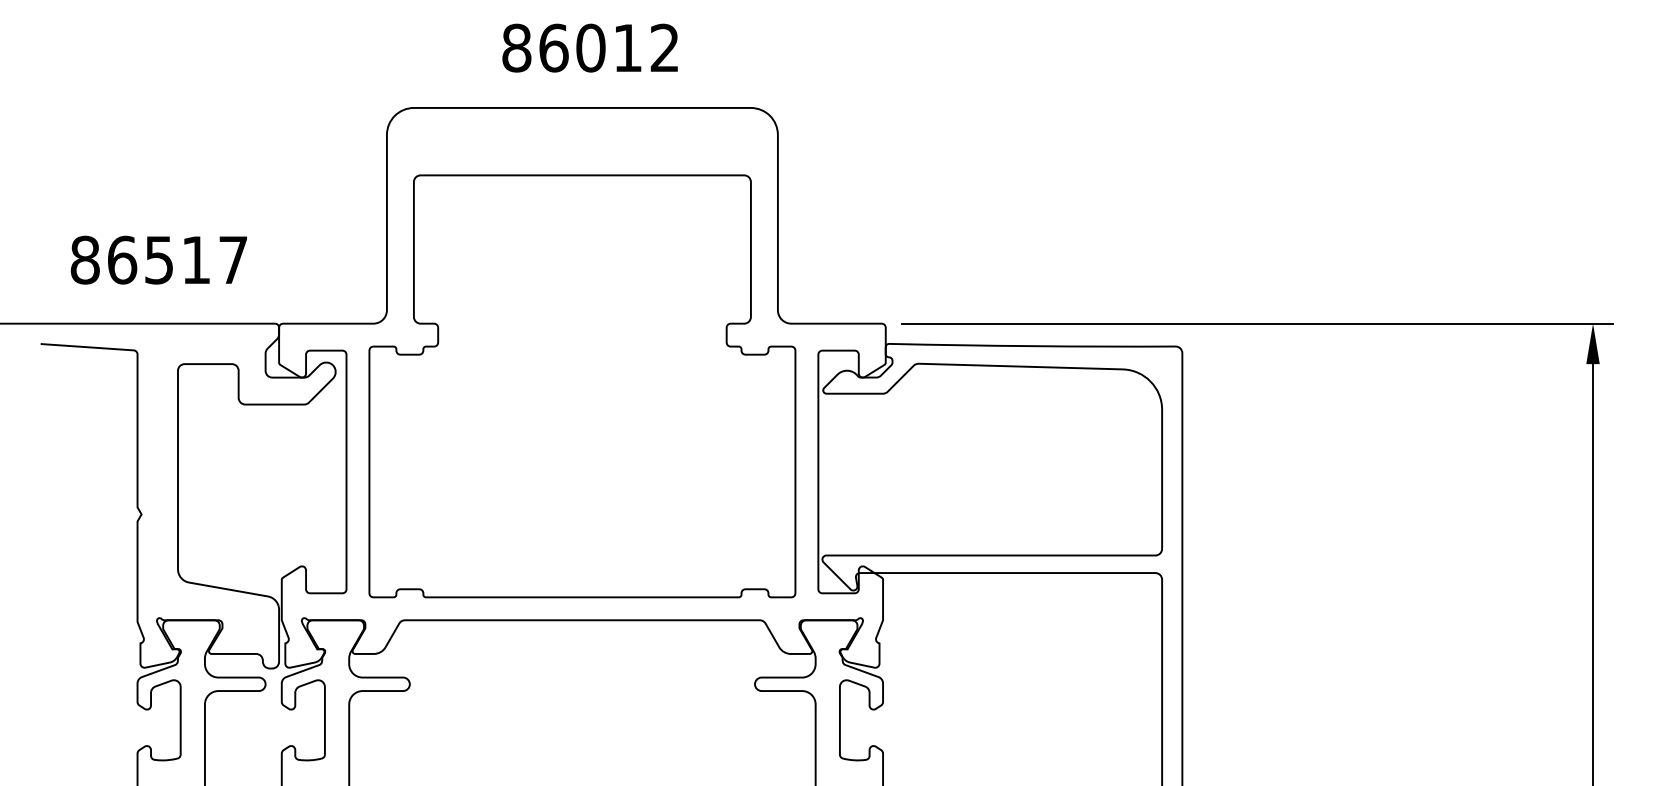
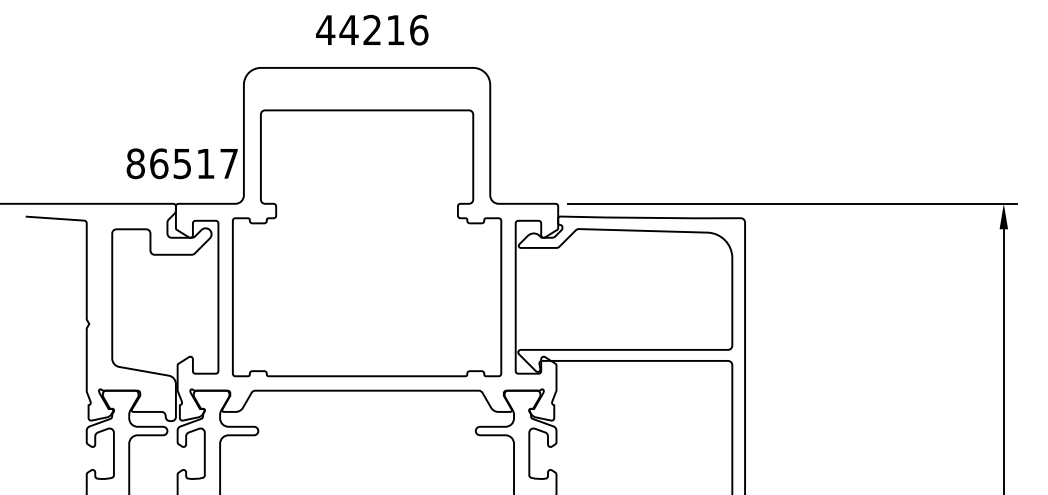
text: (591, 47) -> (372, 29), 86012 -> 44216
text: (157, 259) -> (181, 163), moved

